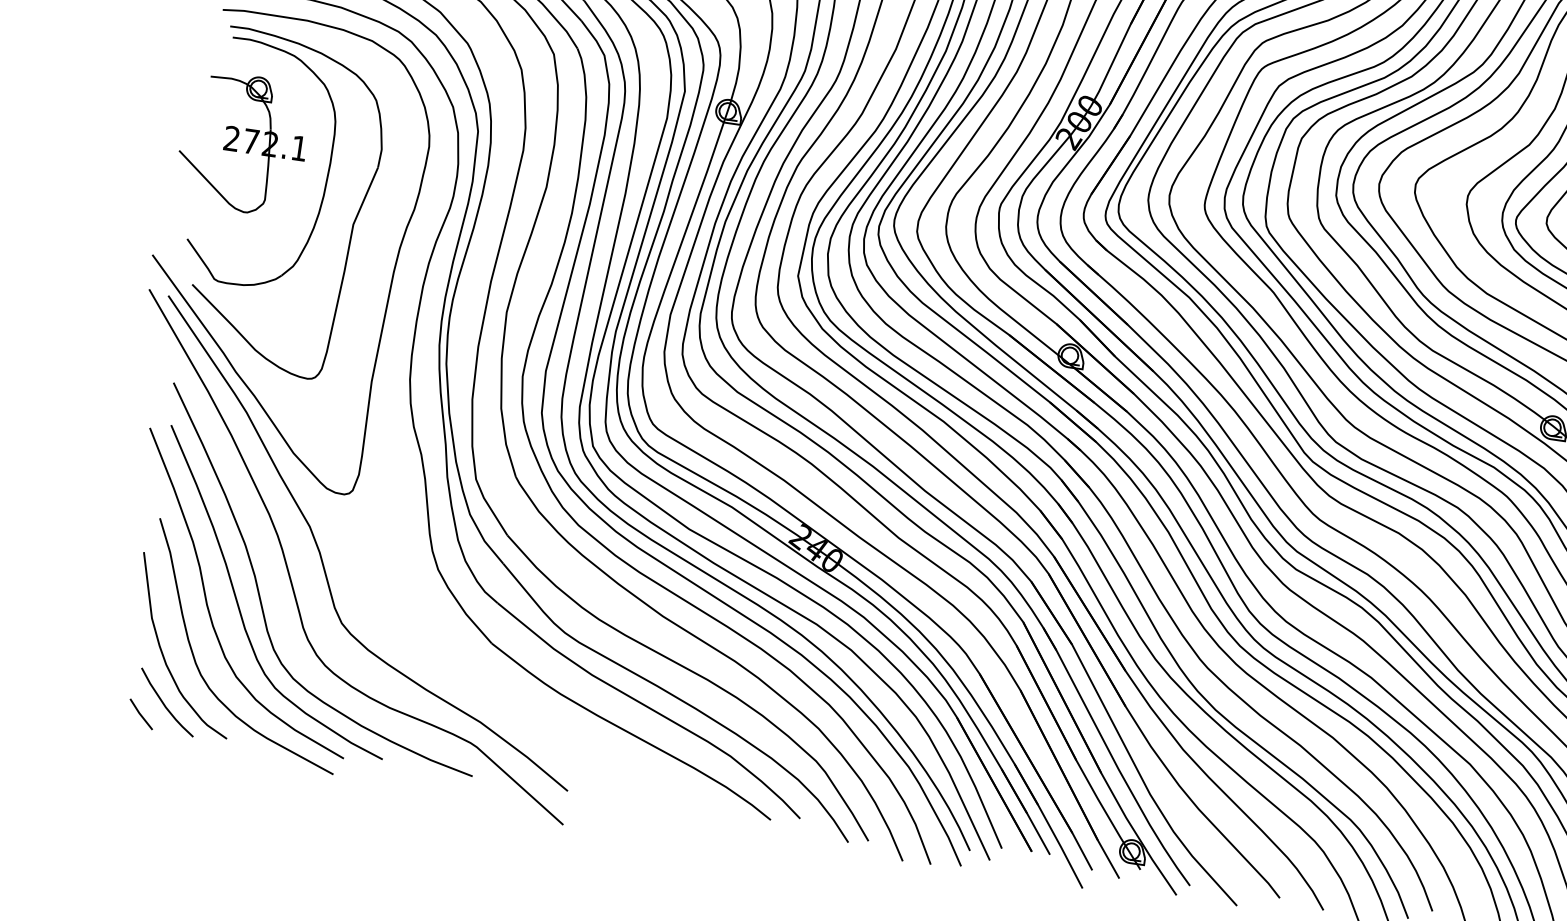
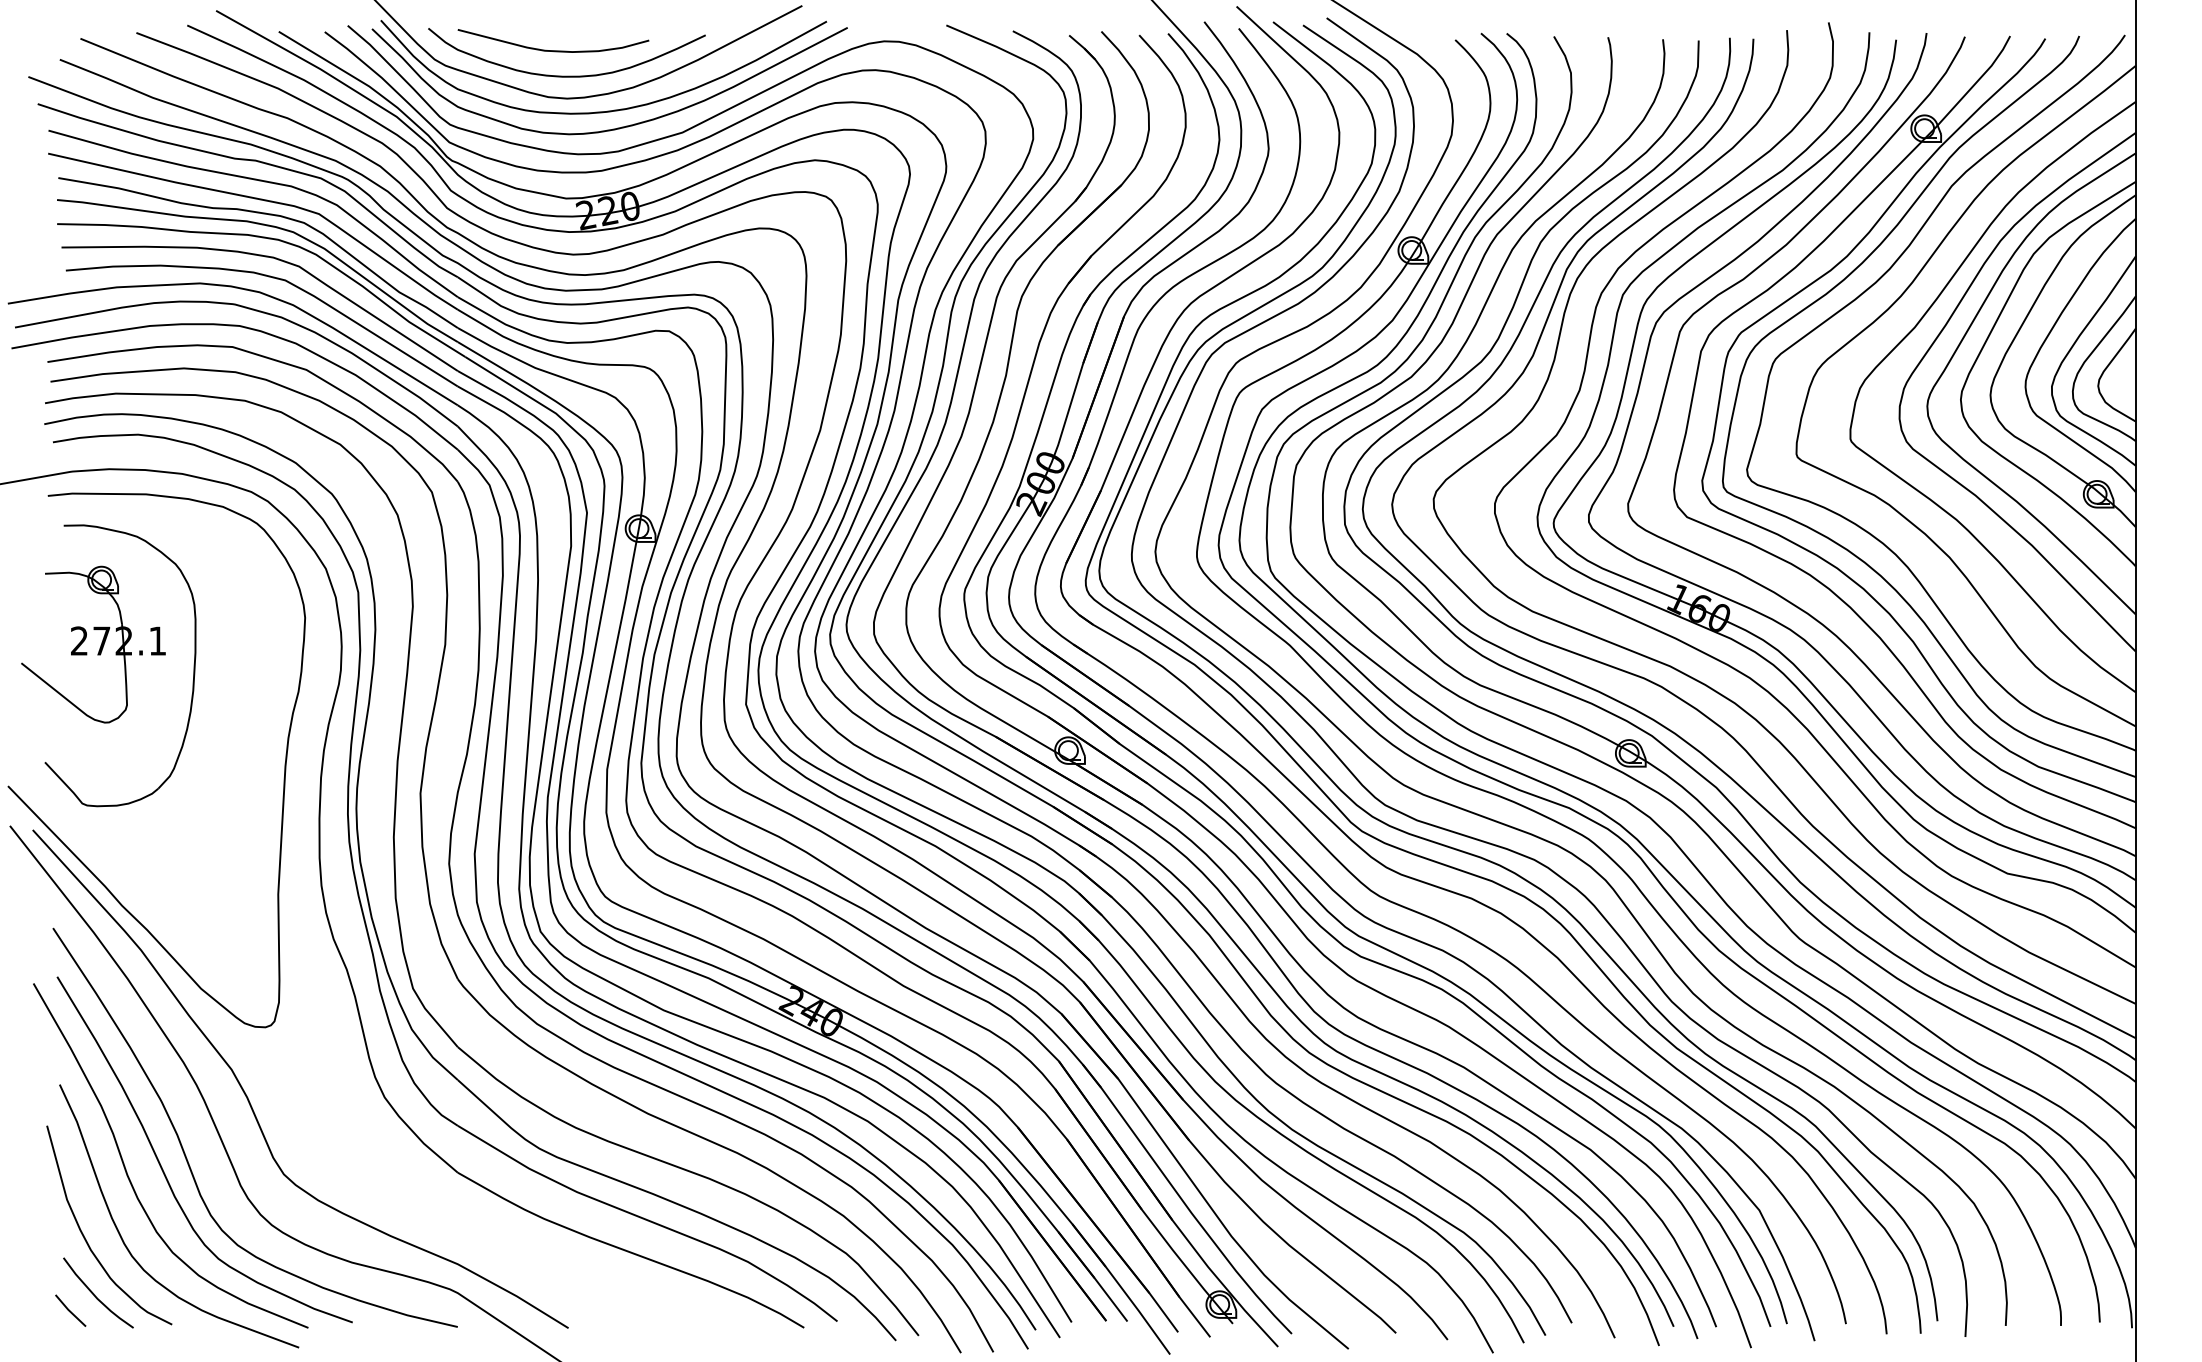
part: (352, 224) -> (230, 718), removed

